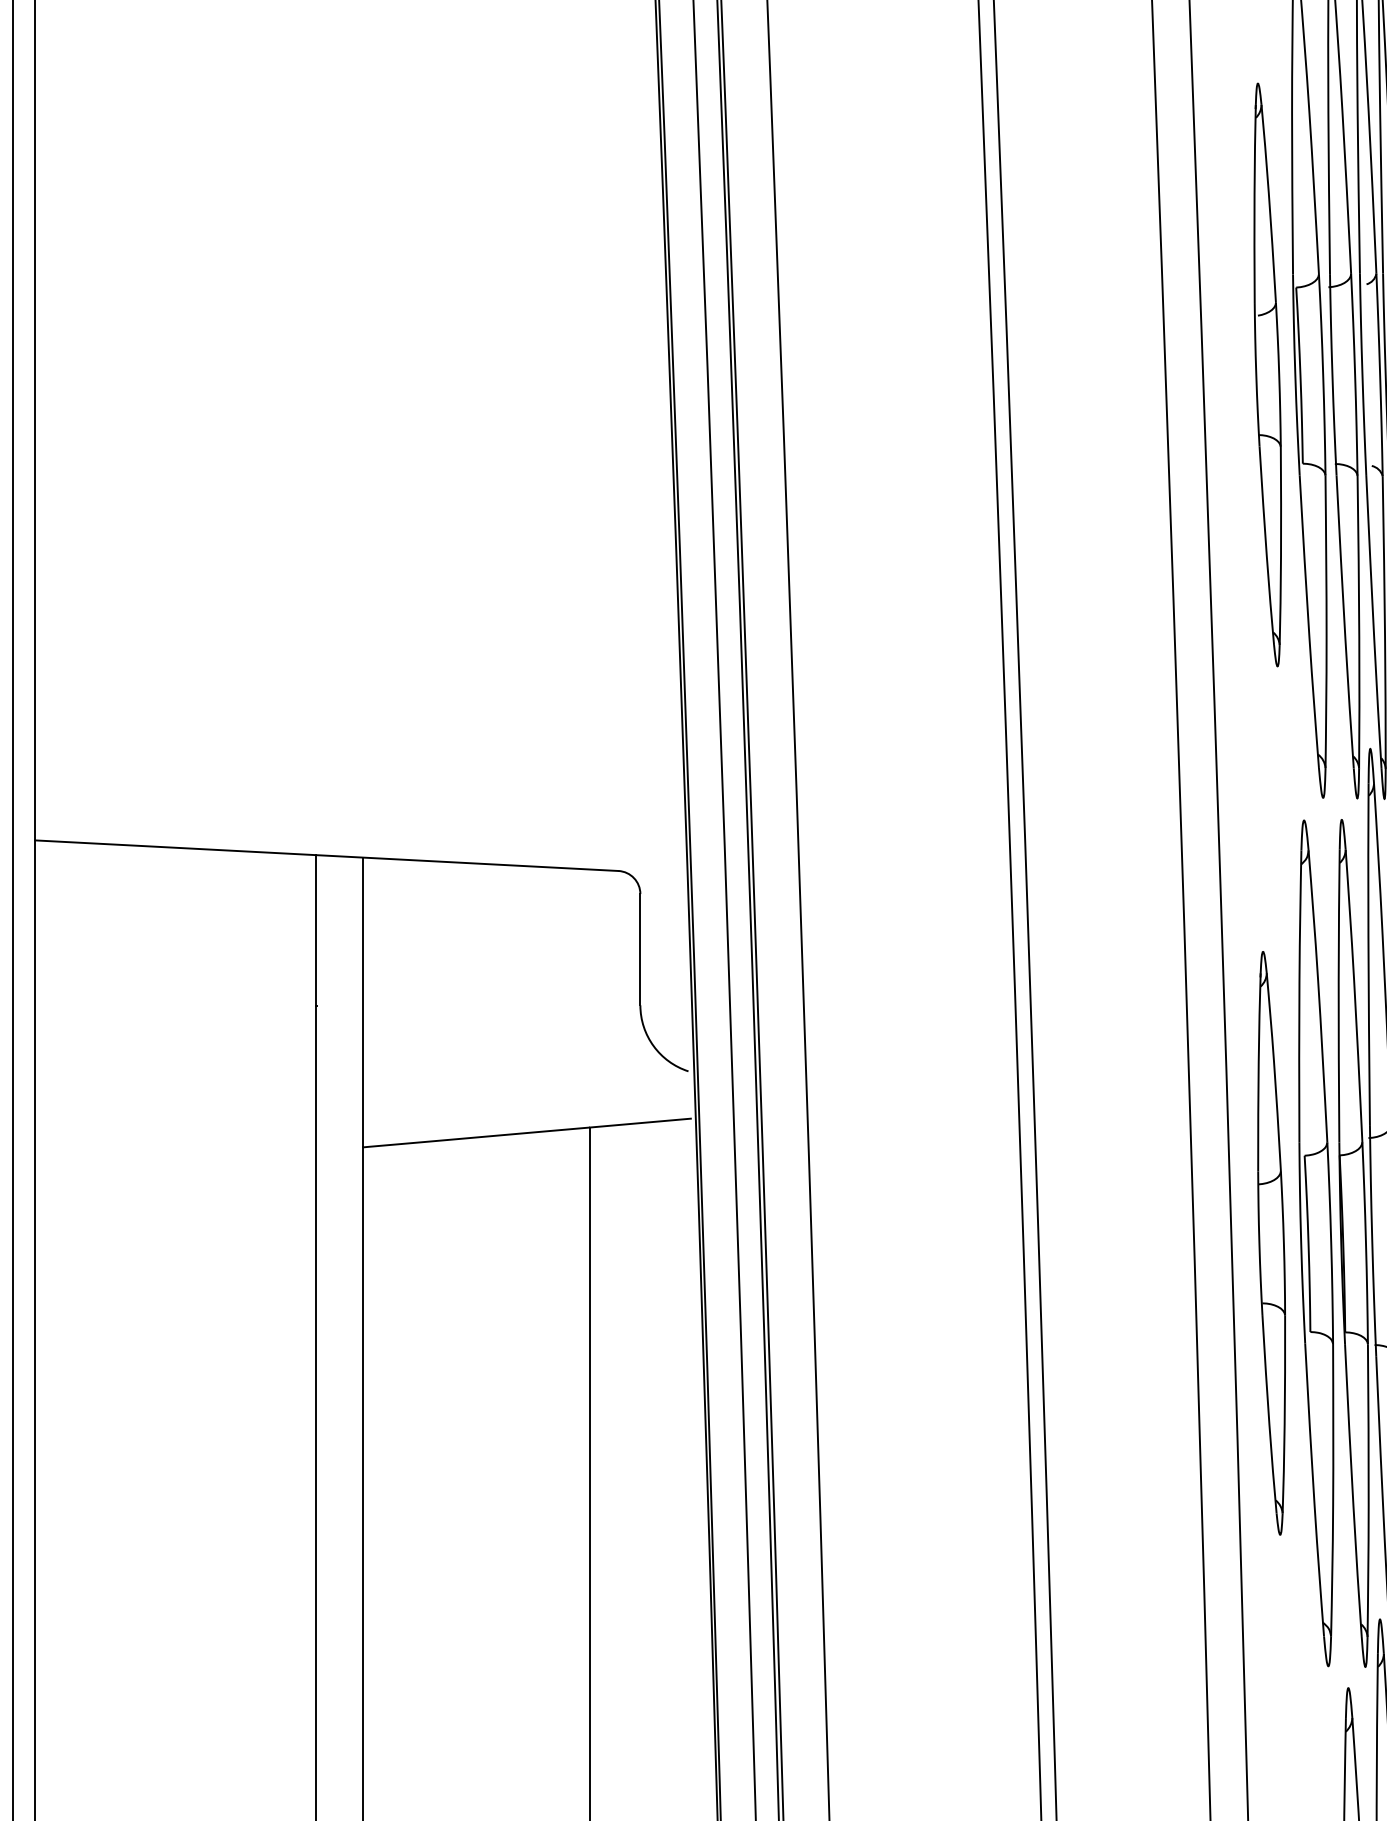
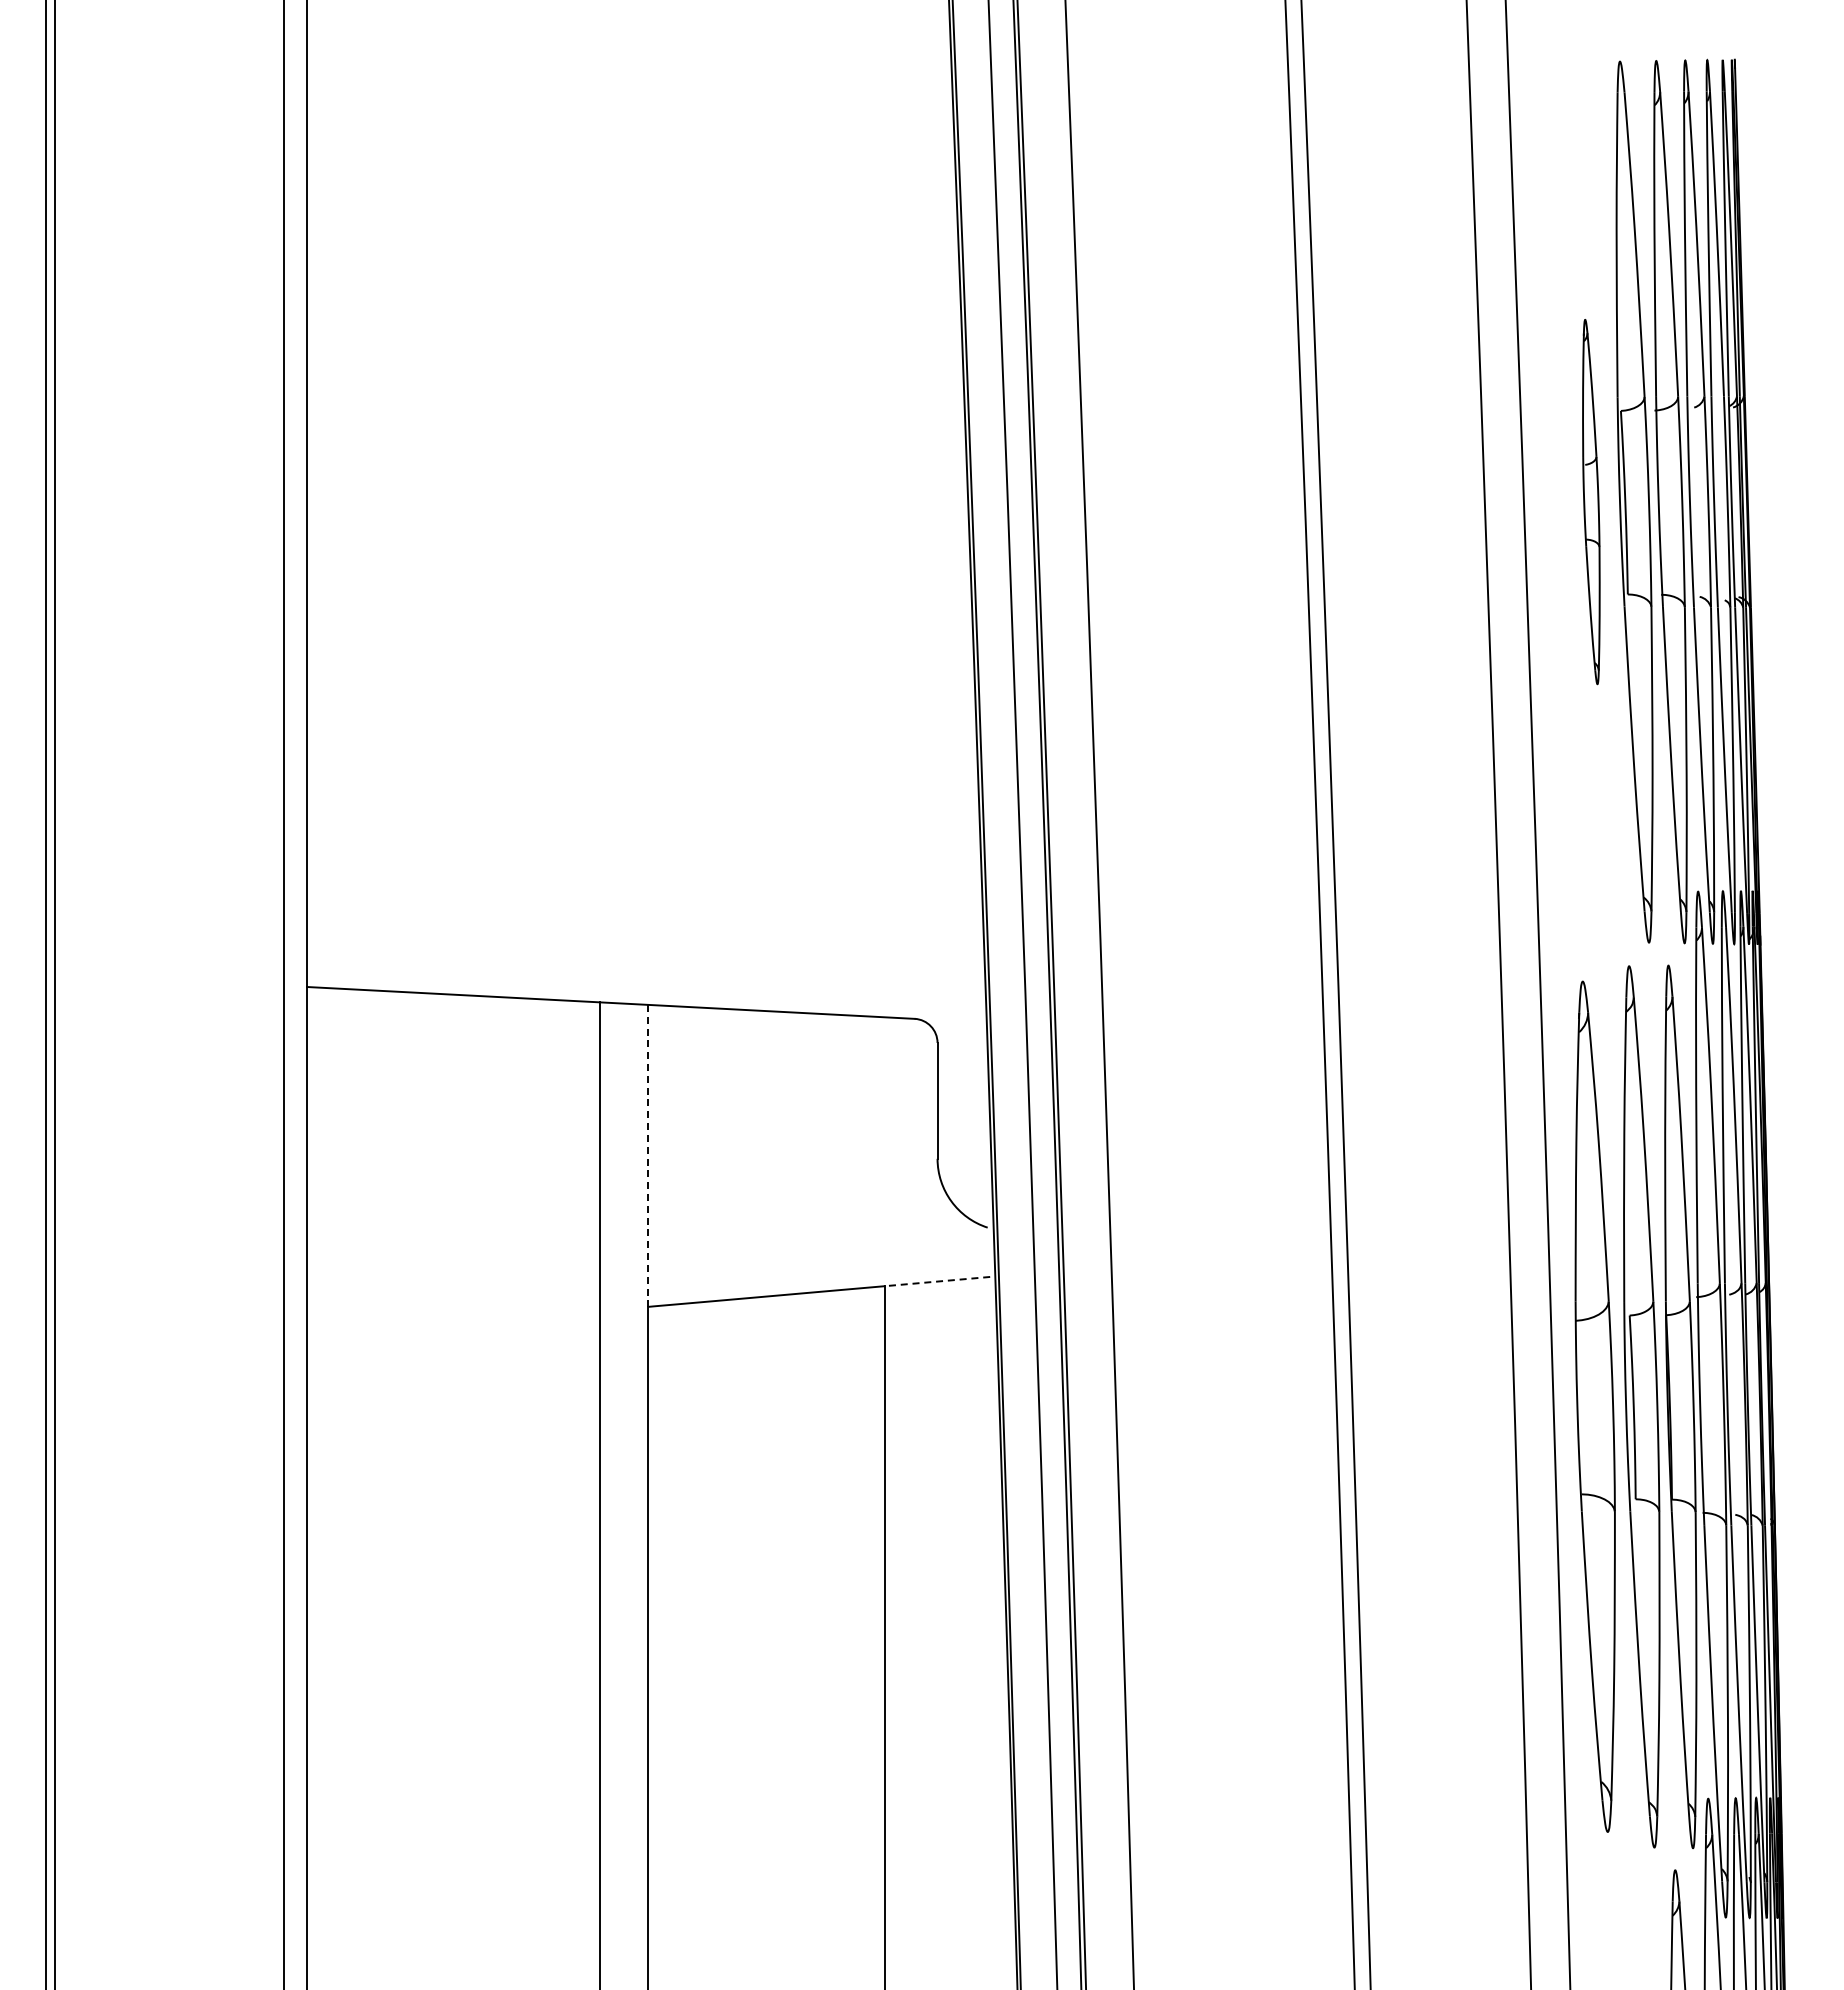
part: (1267, 374) -> (1591, 501), size x0.6
line: (362, 1003) -> (648, 1156), solid -> dashed
line: (640, 1123) -> (937, 1281), solid -> dashed
part: (1271, 1243) -> (1595, 1406), size x1.4

